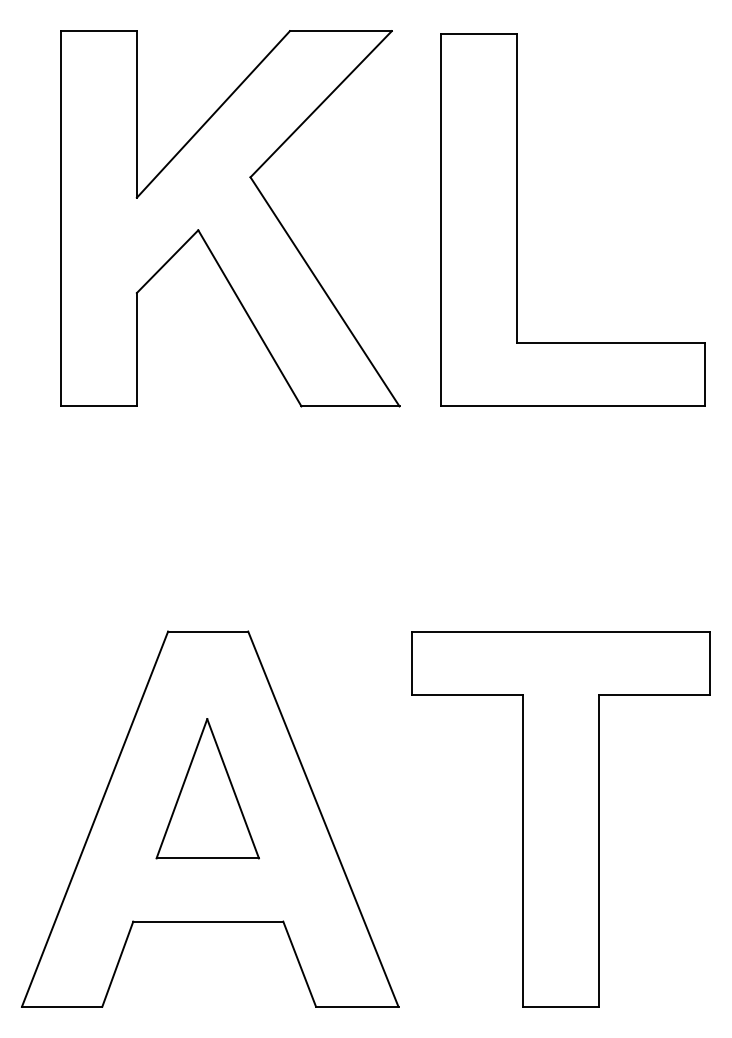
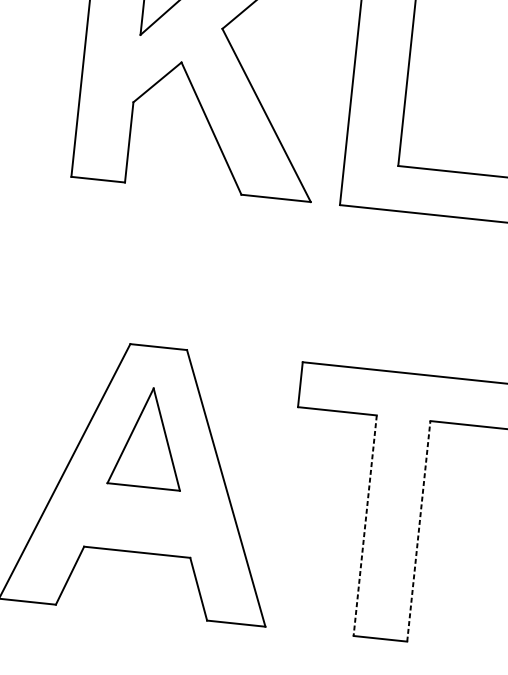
part: (207, 788) -> (148, 437), moved
line: (523, 850) -> (365, 525), solid -> dashed
line: (598, 850) -> (418, 530), solid -> dashed

